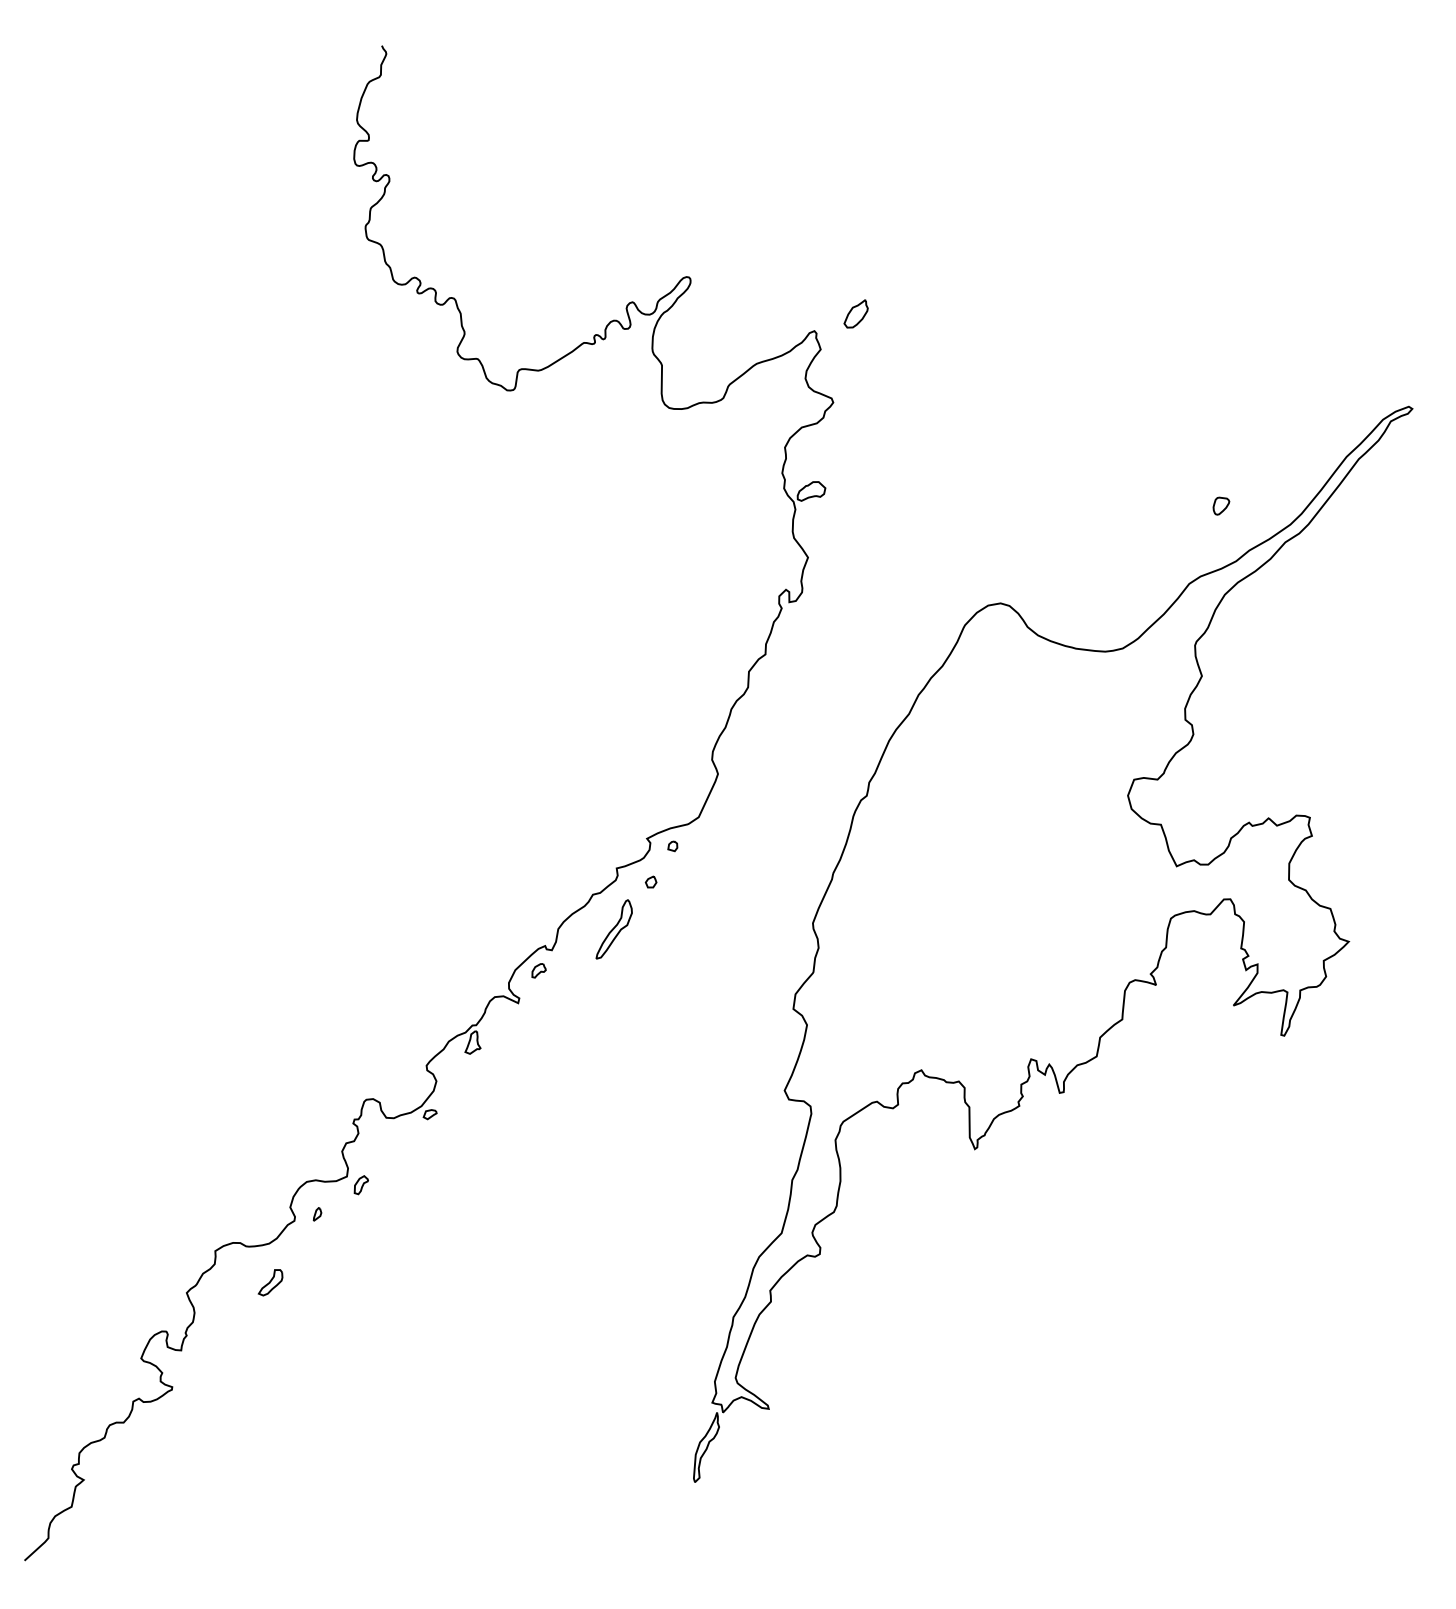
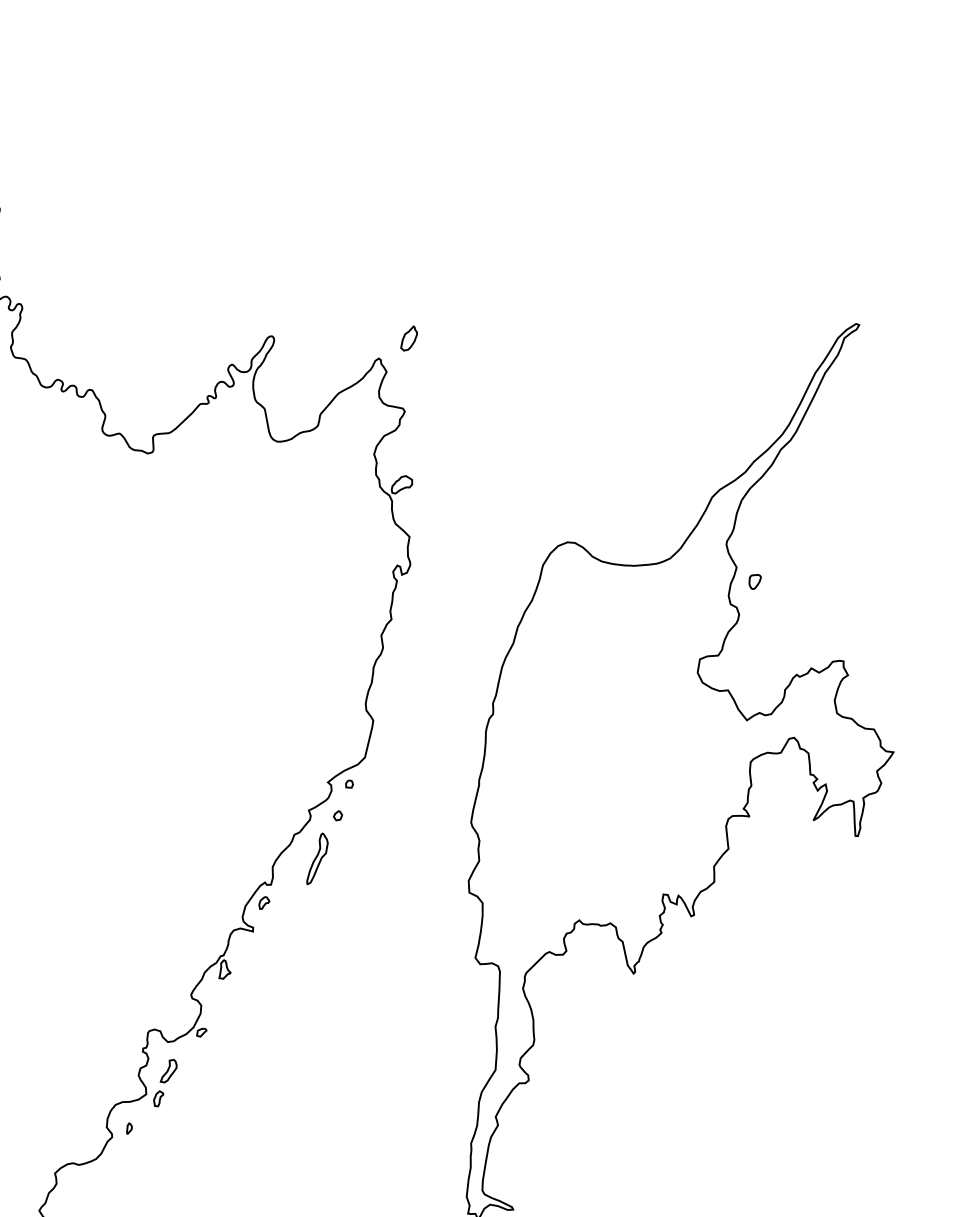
part: (1221, 505) -> (755, 581), moved
part: (270, 1282) -> (168, 1071), moved

